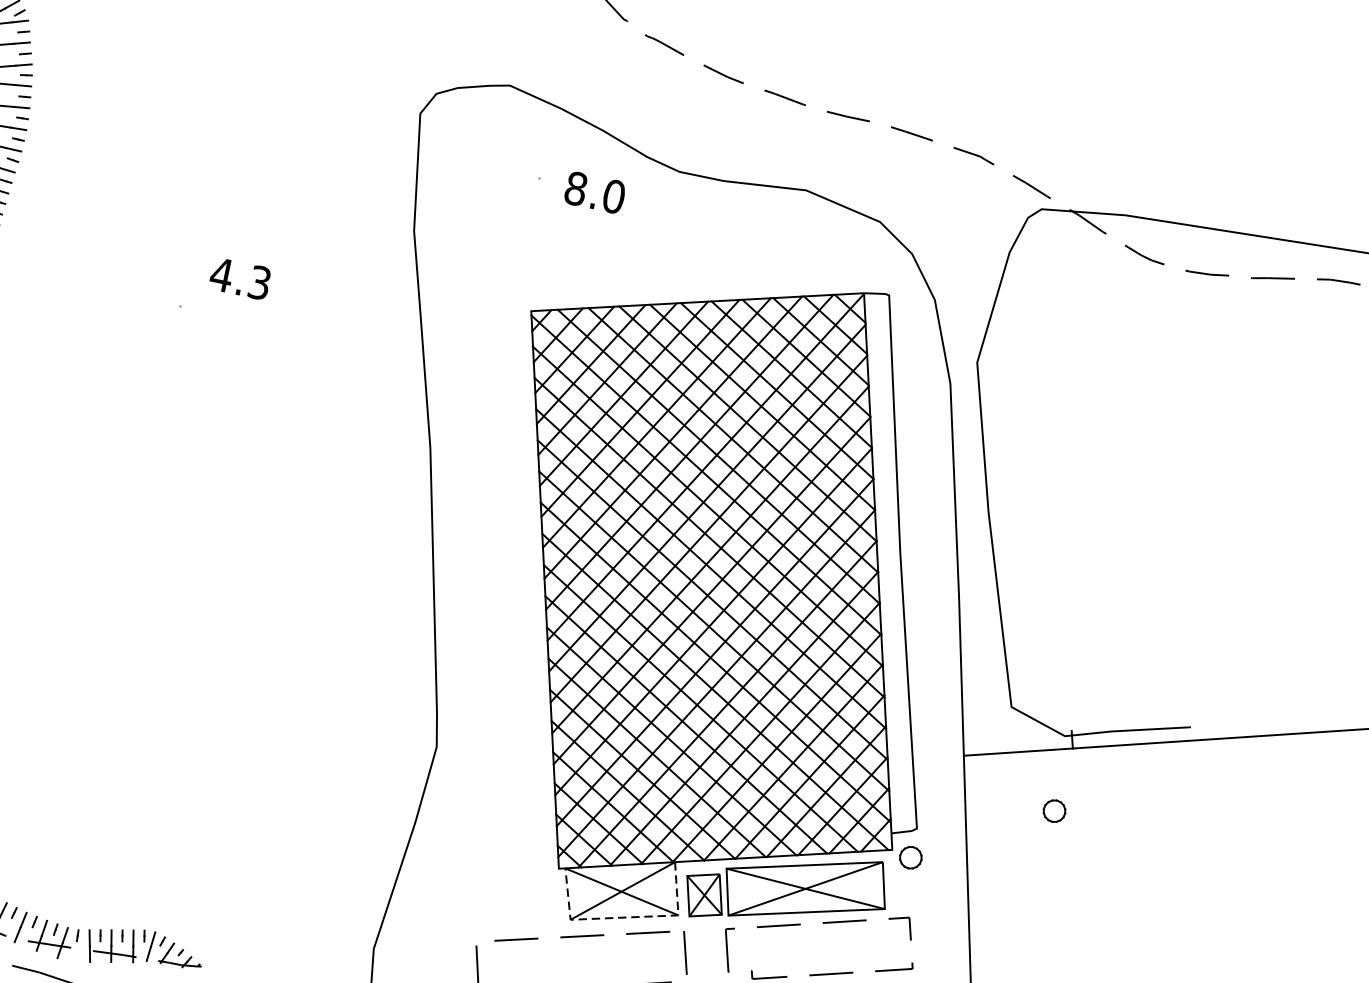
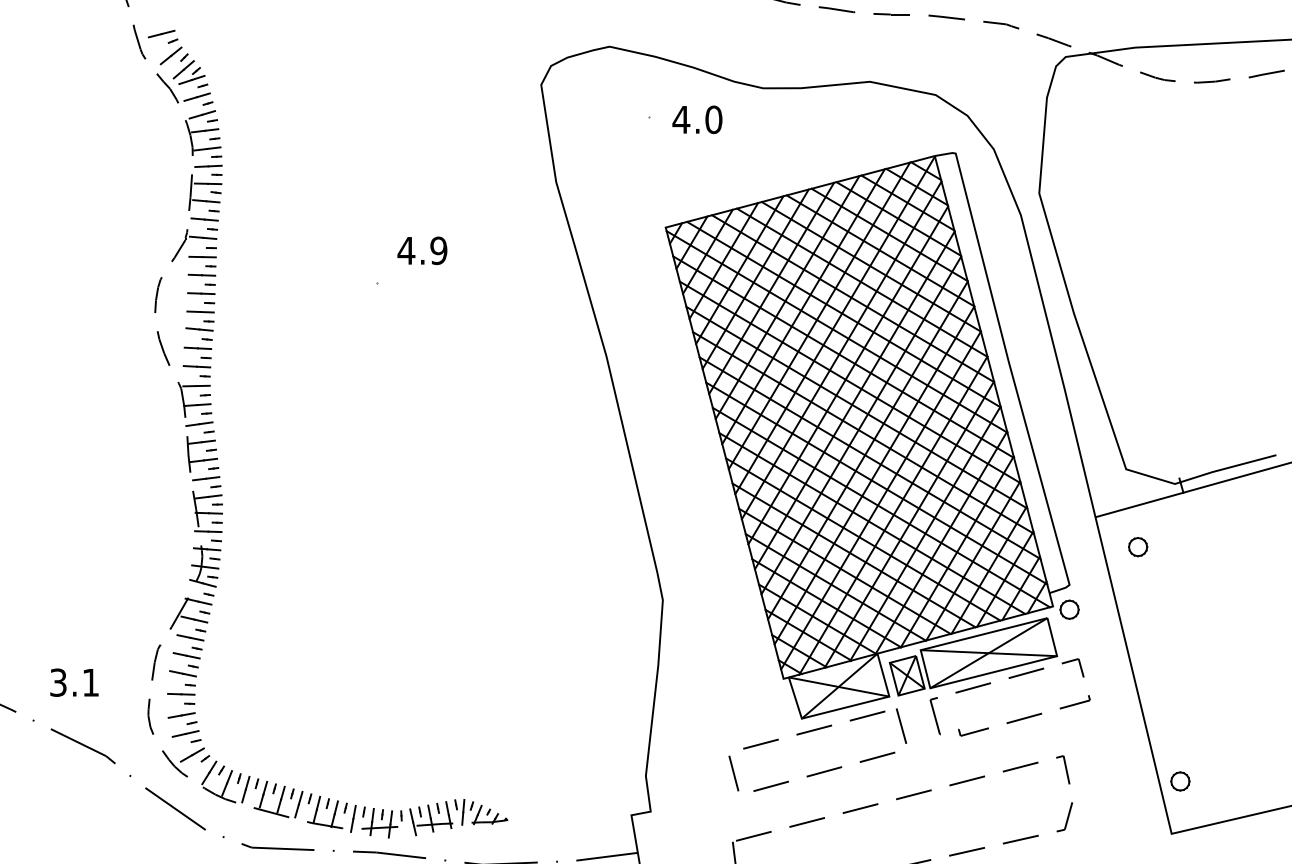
text: (576, 188) -> (681, 119), 8.0 -> 4.0
text: (259, 282) -> (438, 250), 4.3 -> 4.9
part: (1054, 811) -> (1138, 547), moved
line: (625, 917) -> (846, 707), dashed -> solid

